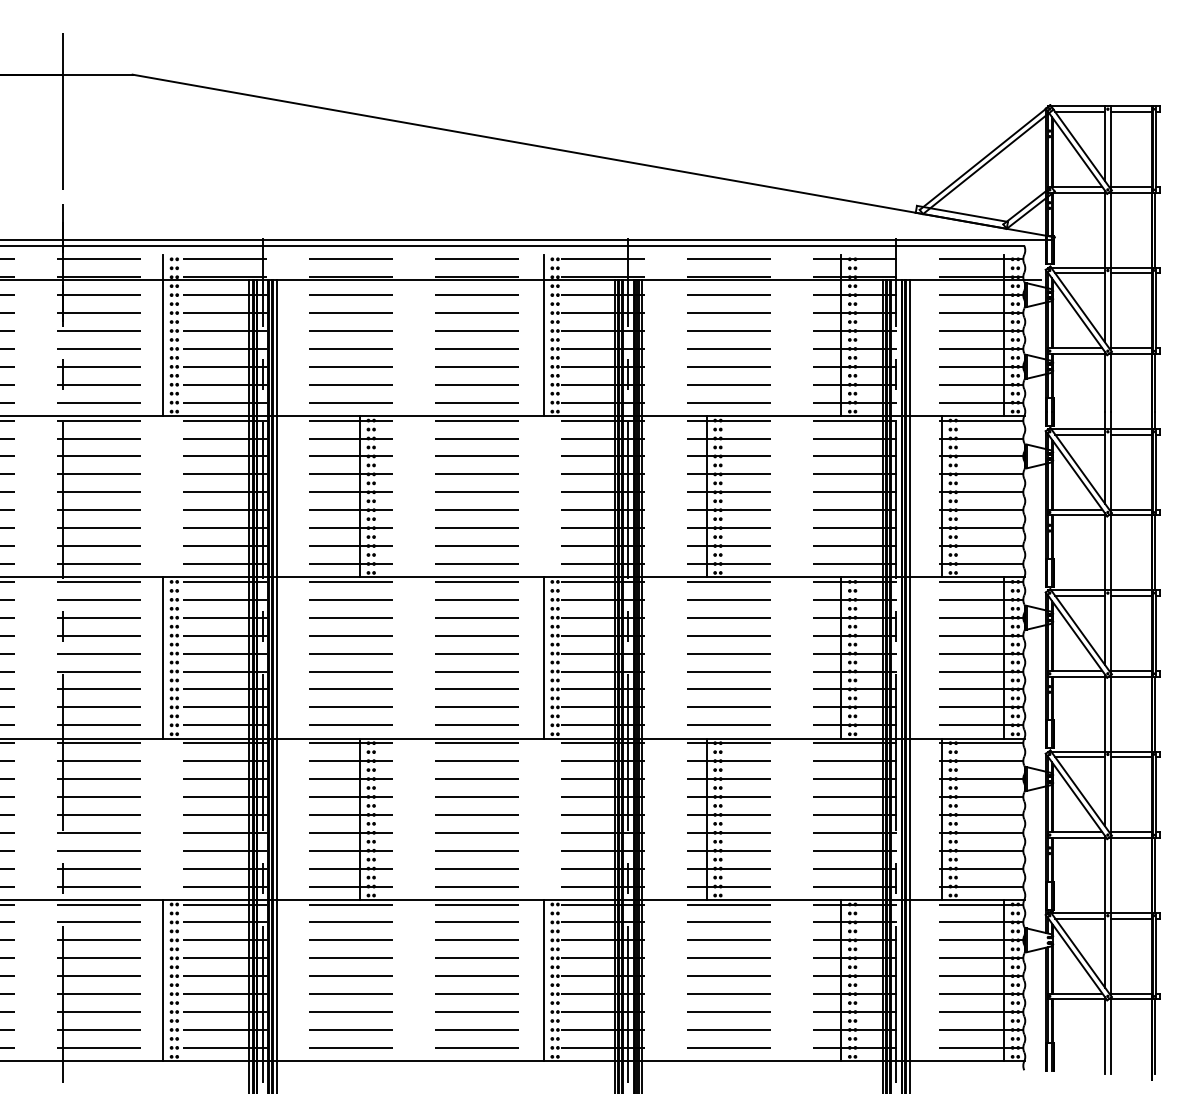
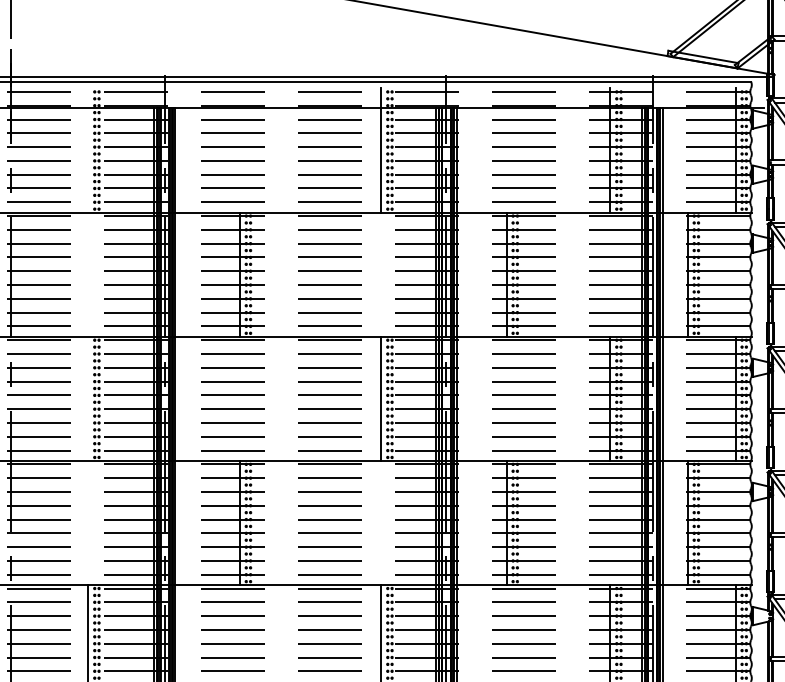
line: (163, 335) -> (88, 150), removed
line: (163, 657) -> (88, 398), removed

